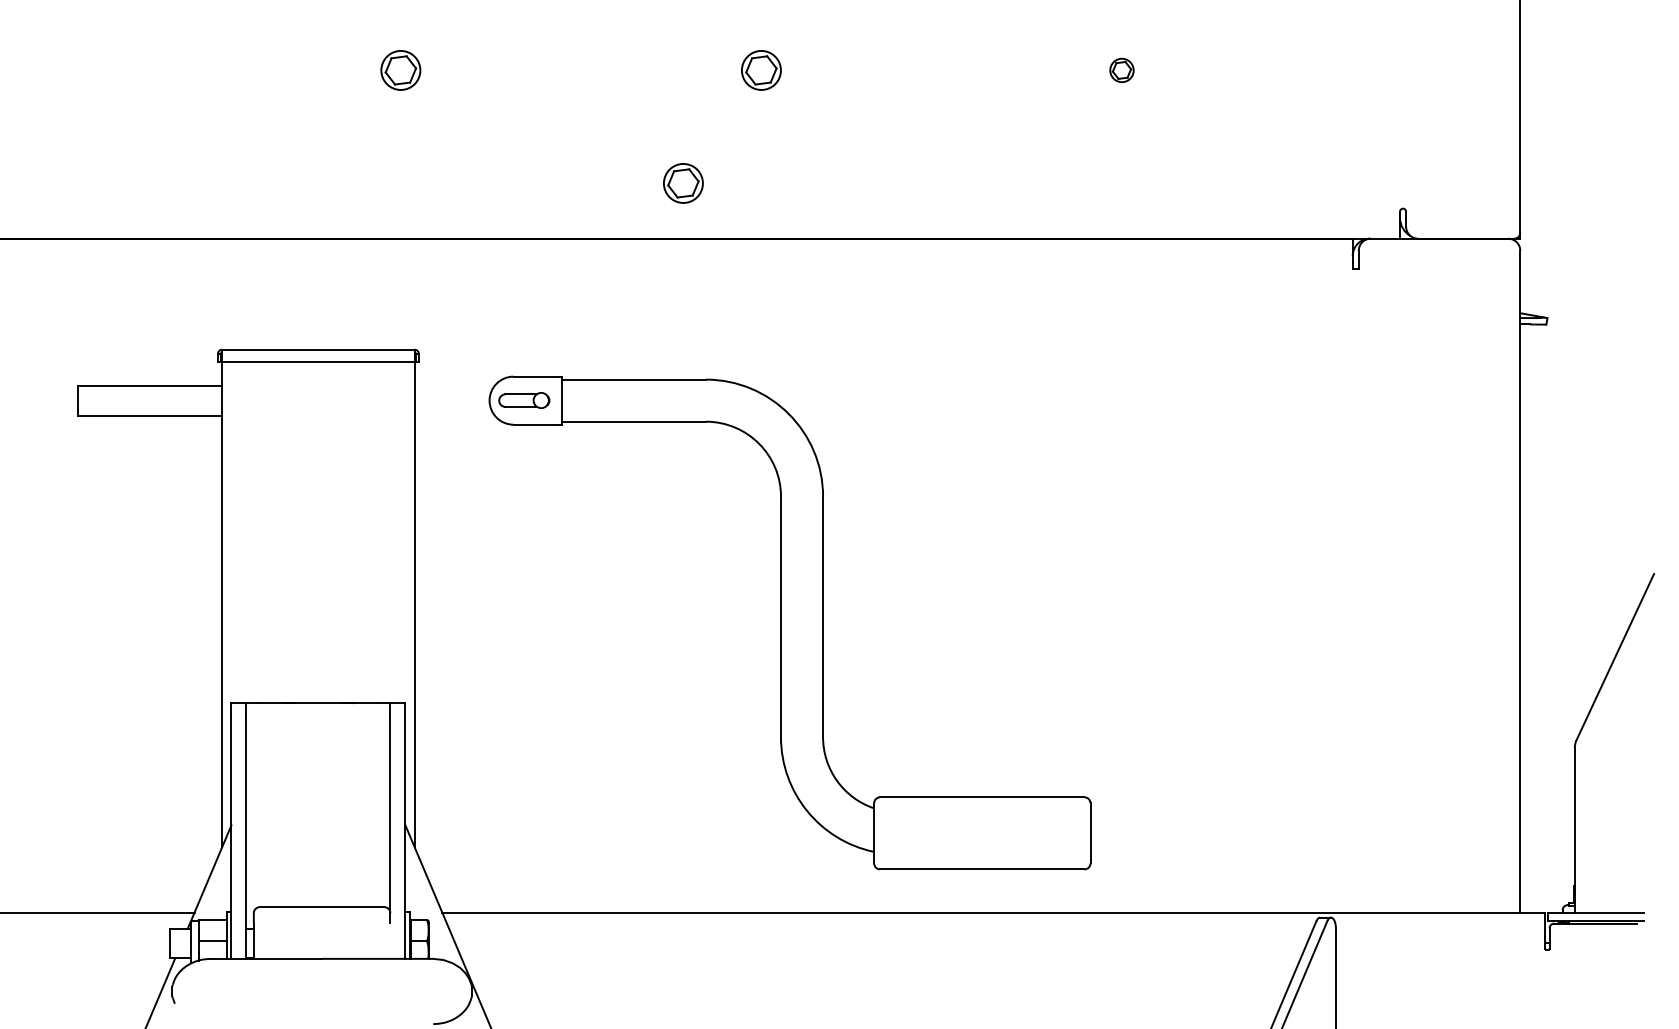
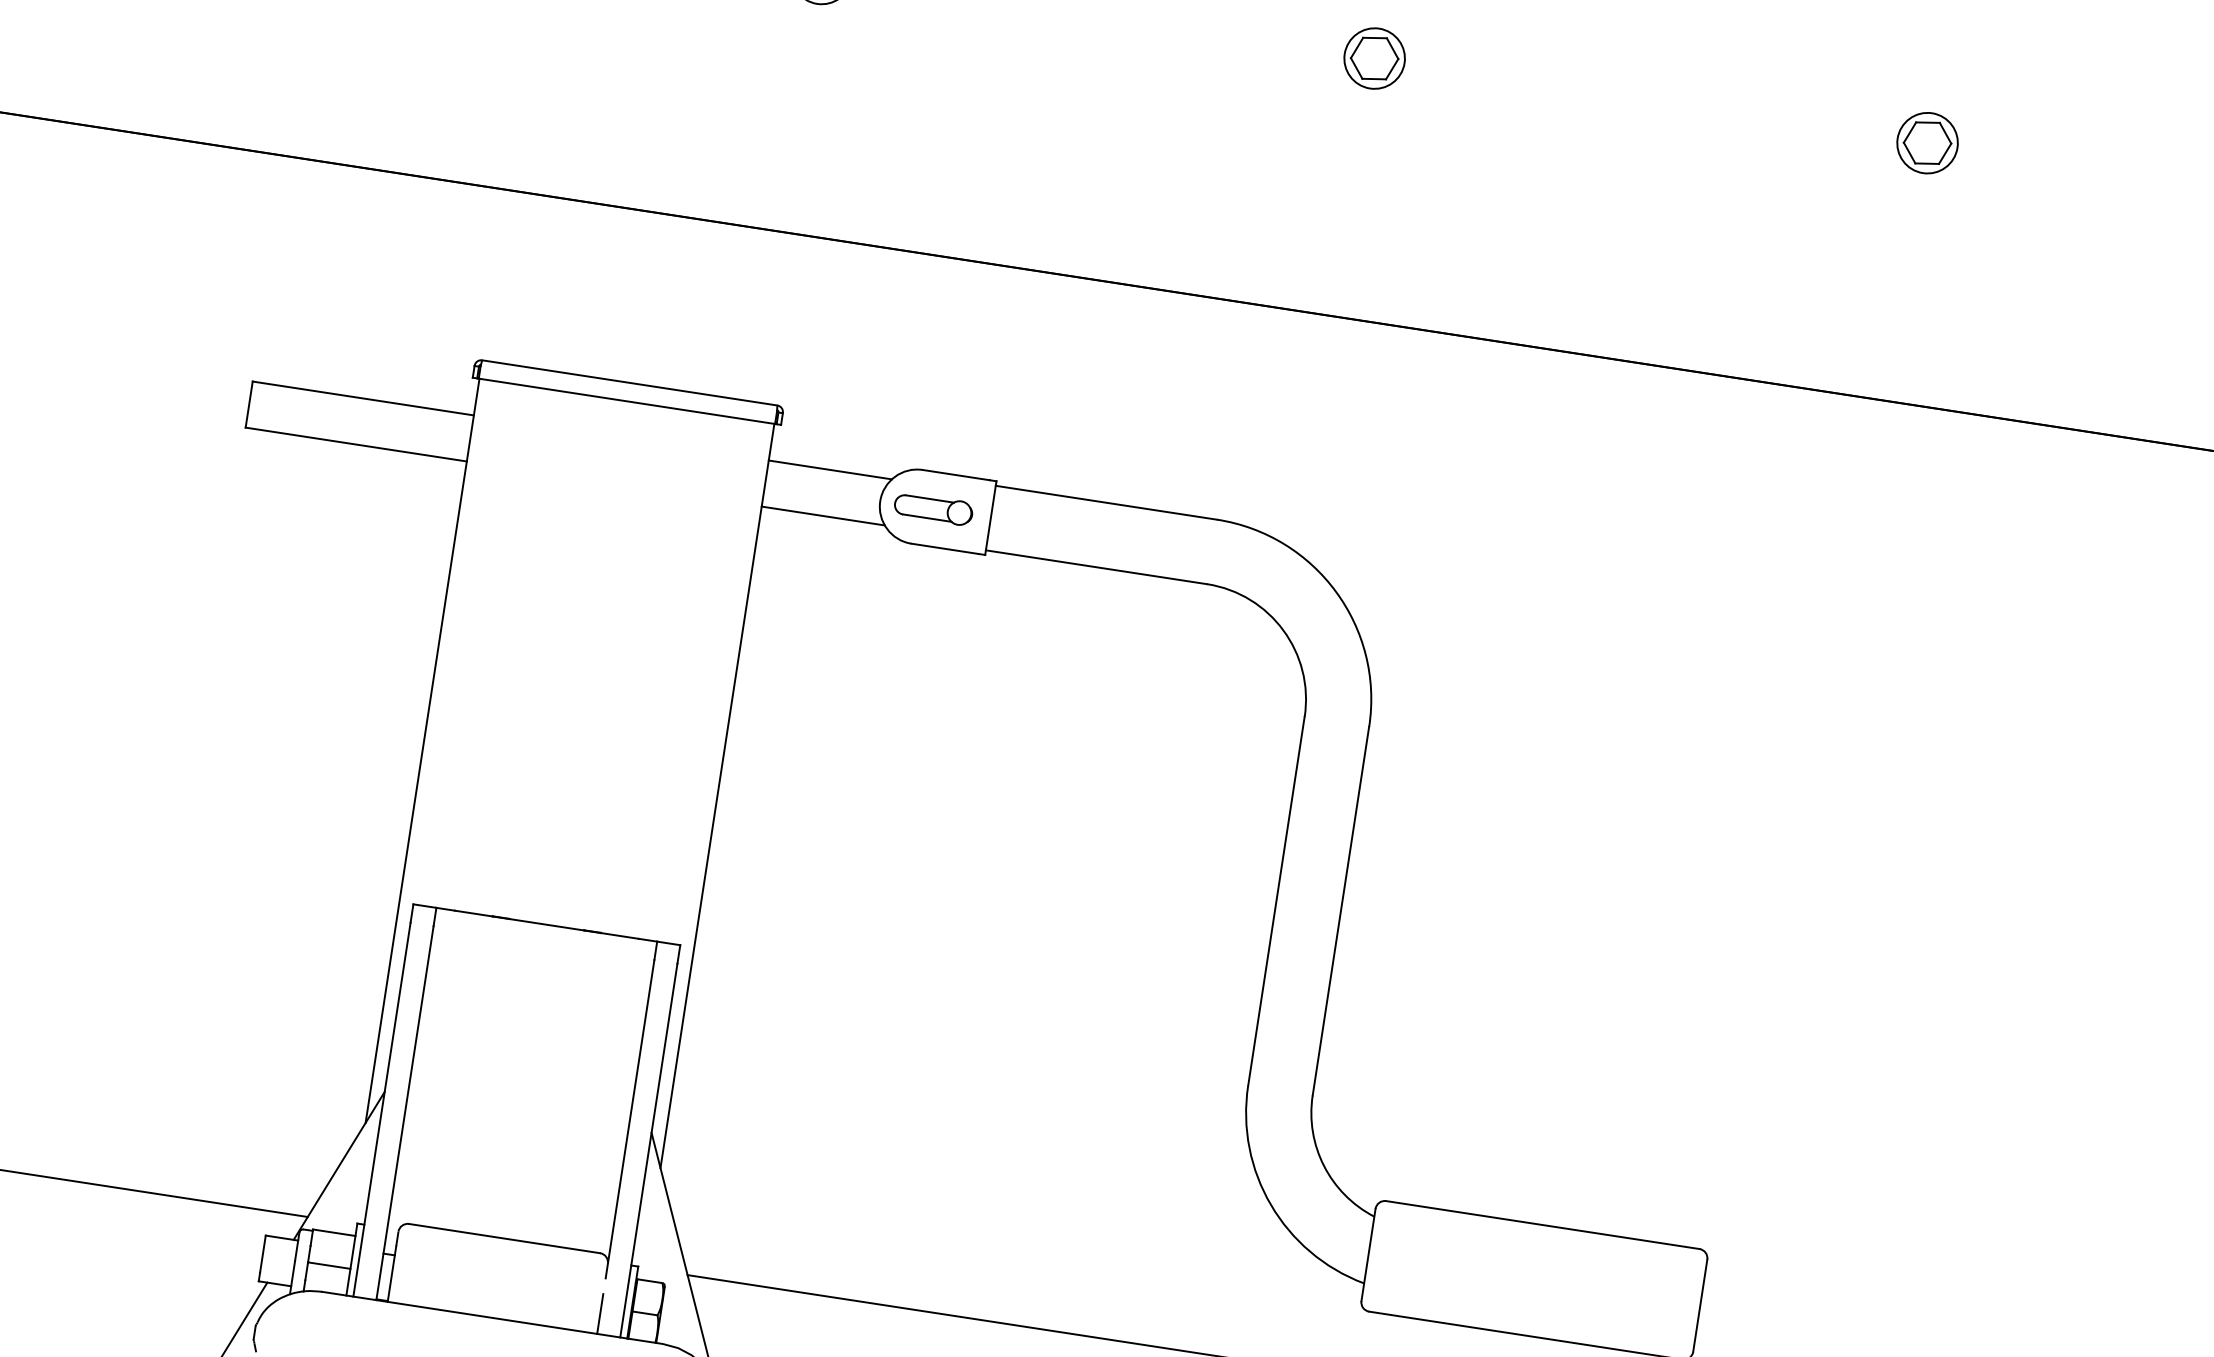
part: (1121, 70) -> (1926, 143), size x1.67
part: (683, 183) -> (1228, 213), removed
line: (454, 385) -> (830, 469), added
line: (454, 415) -> (822, 515), added
line: (390, 945) -> (600, 1313), added

